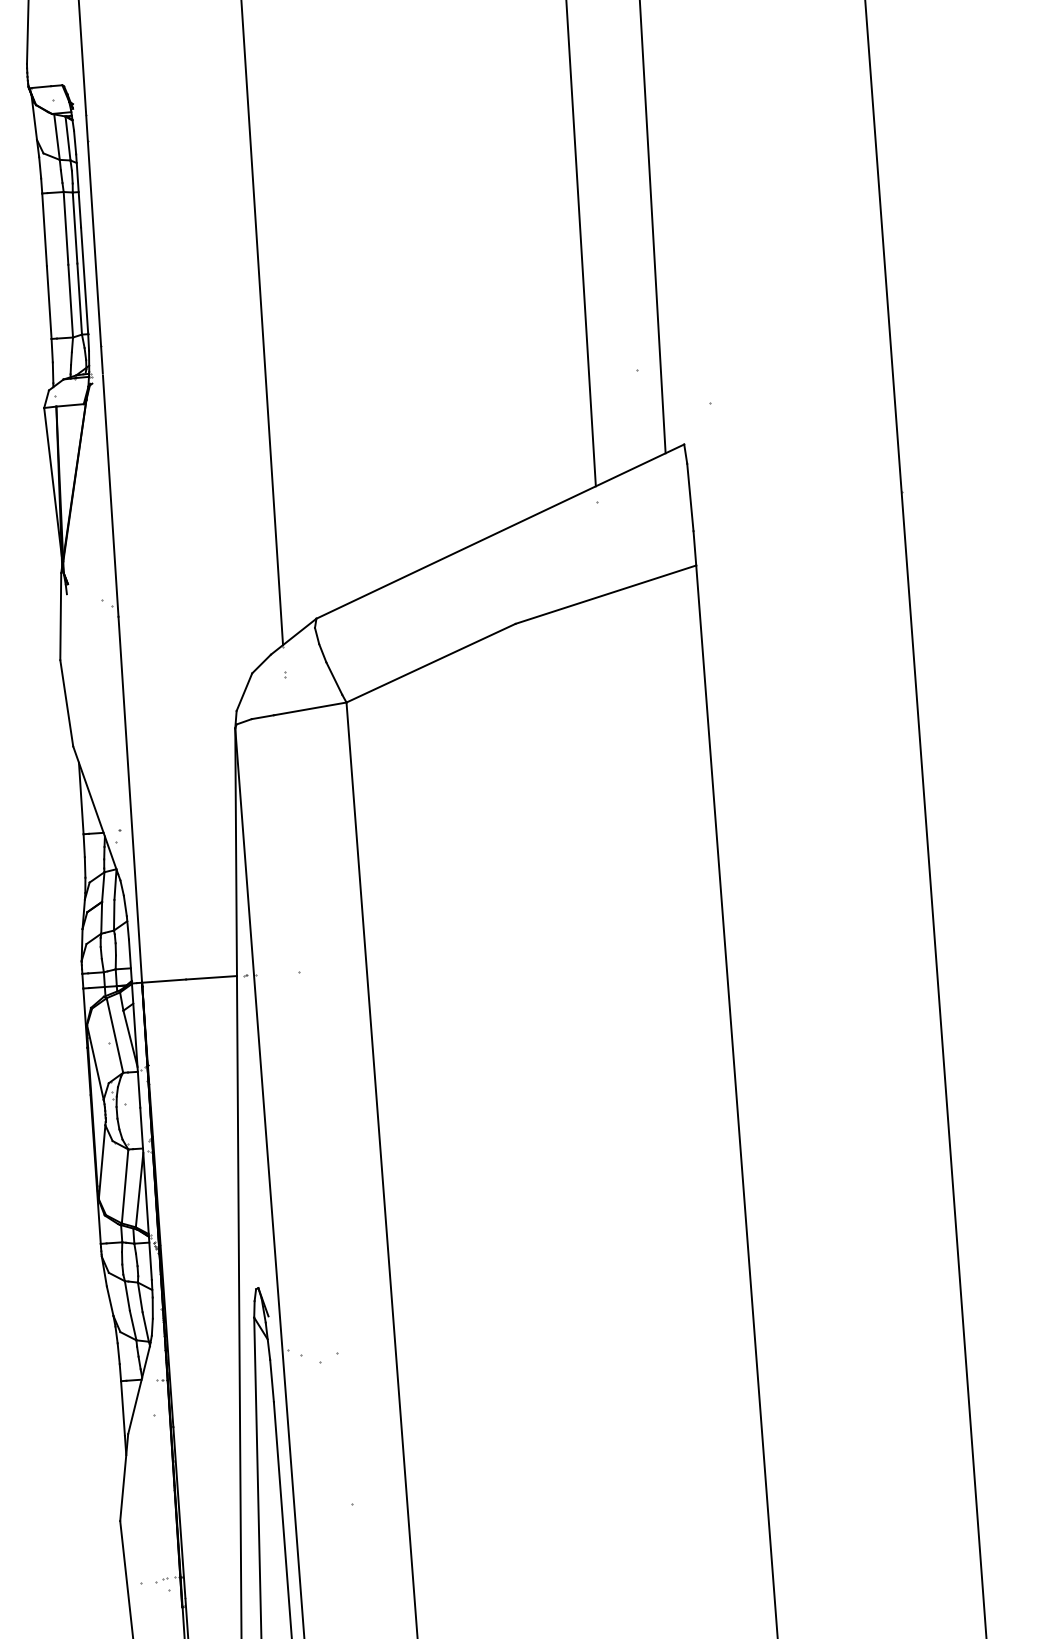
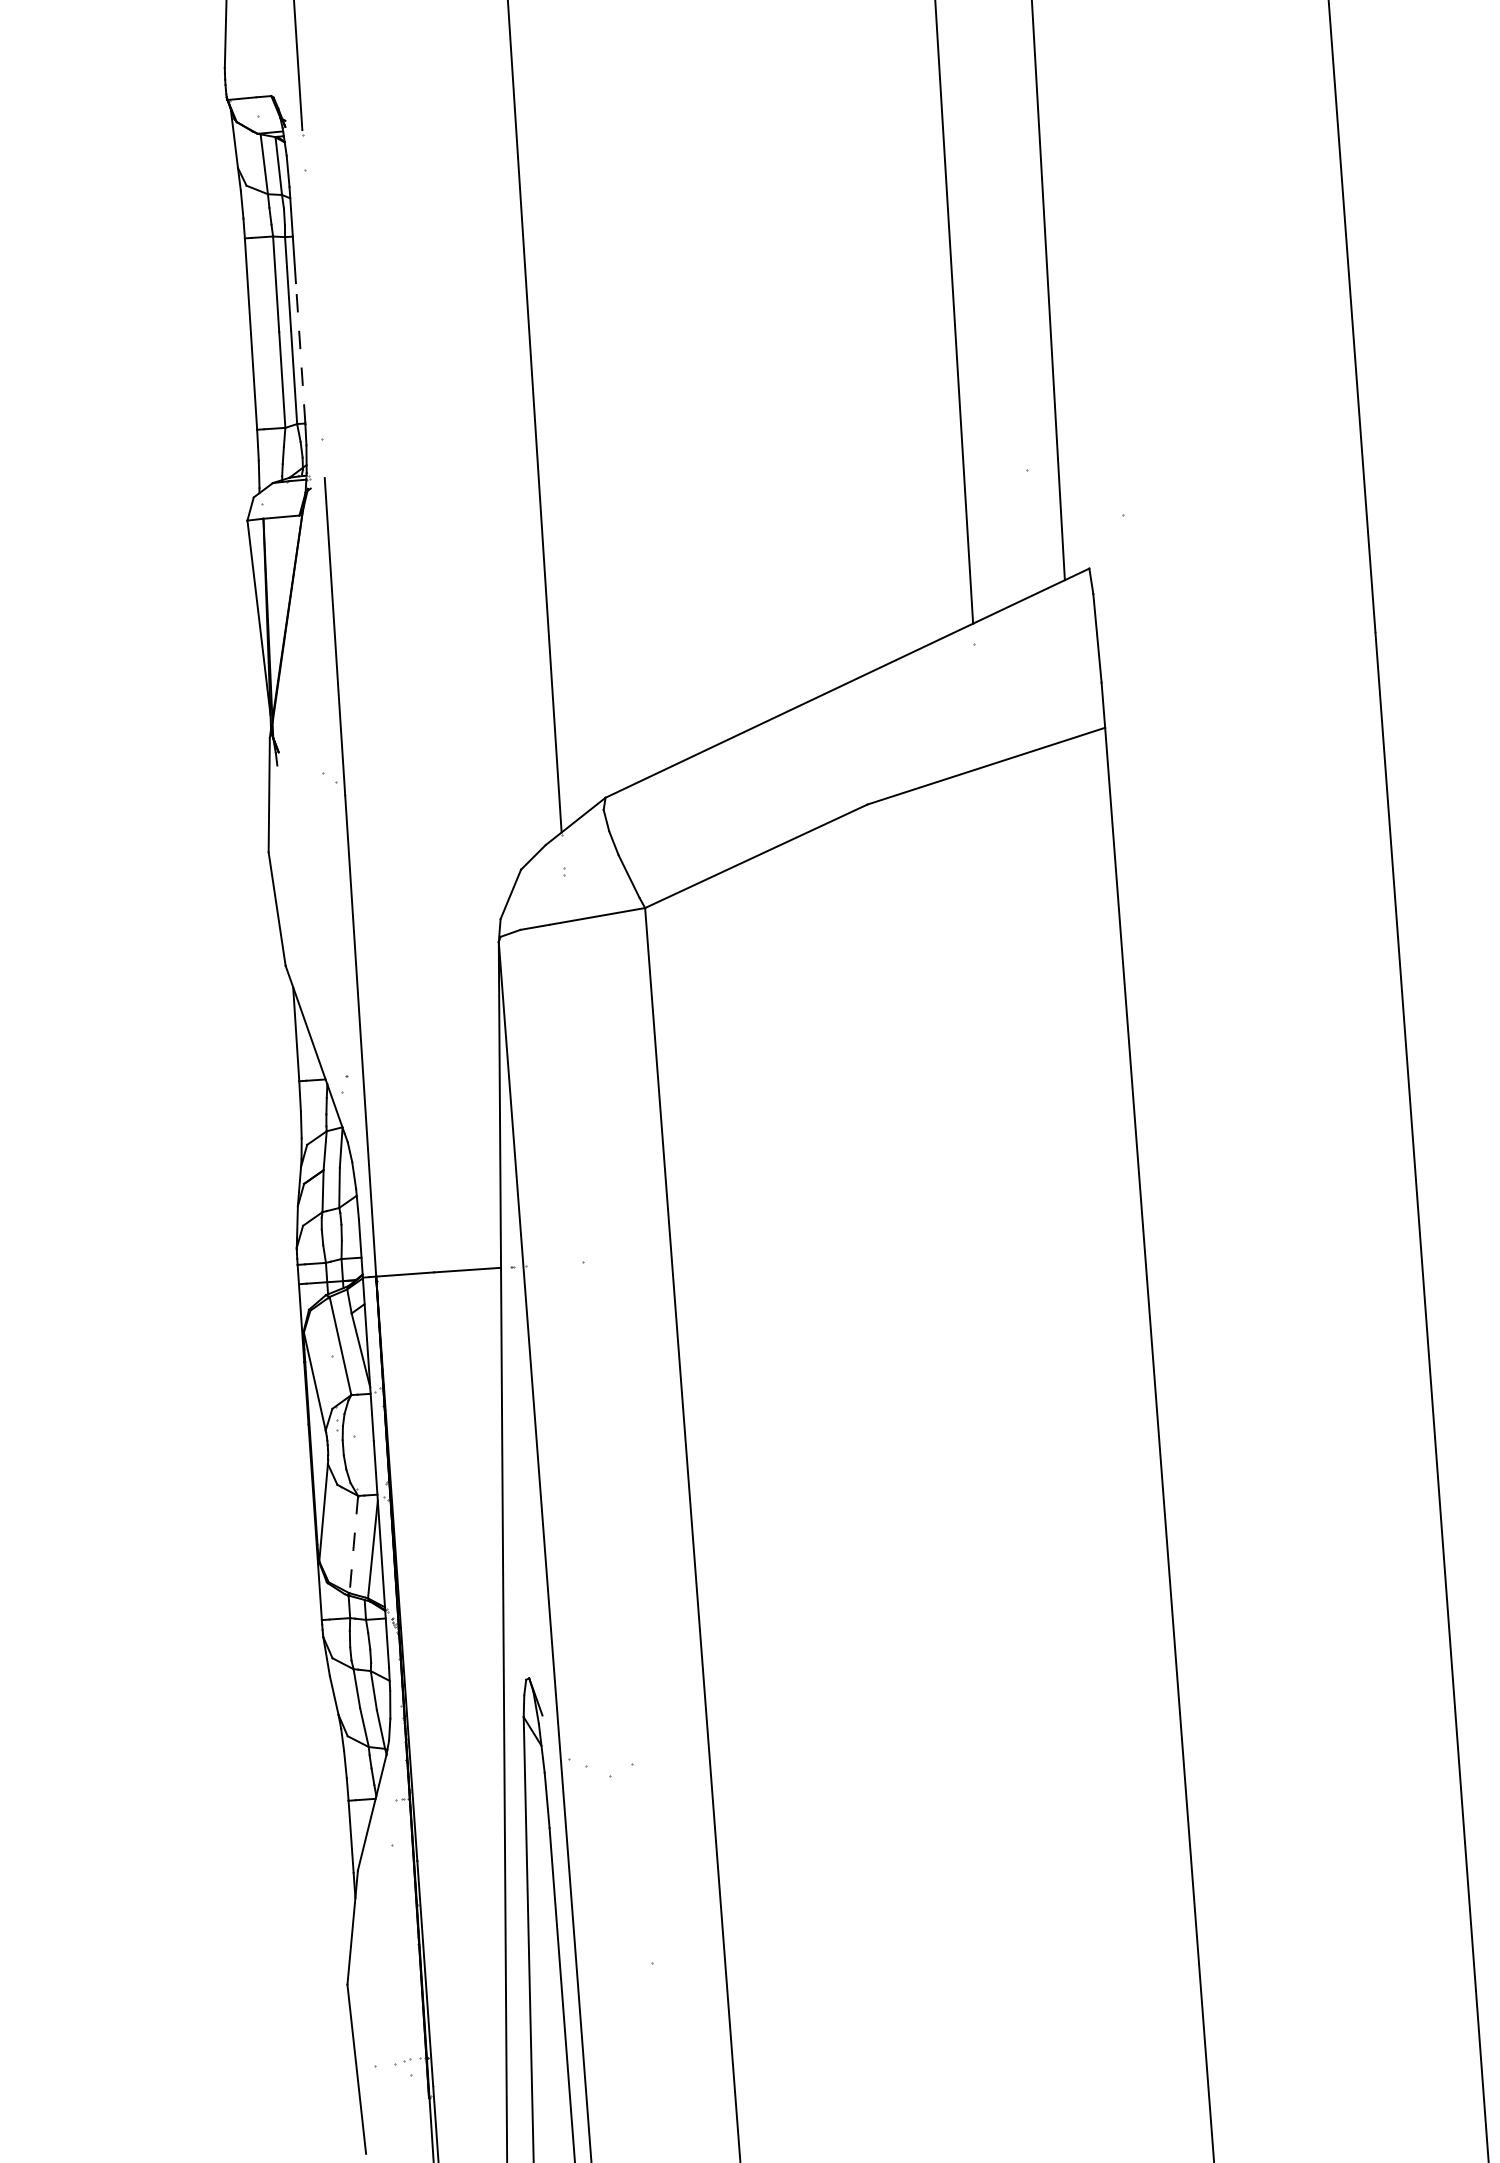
line: (94, 242) -> (313, 303), removed
line: (84, 280) -> (300, 352), solid -> dashed
line: (124, 1186) -> (353, 1544), solid -> dashed

